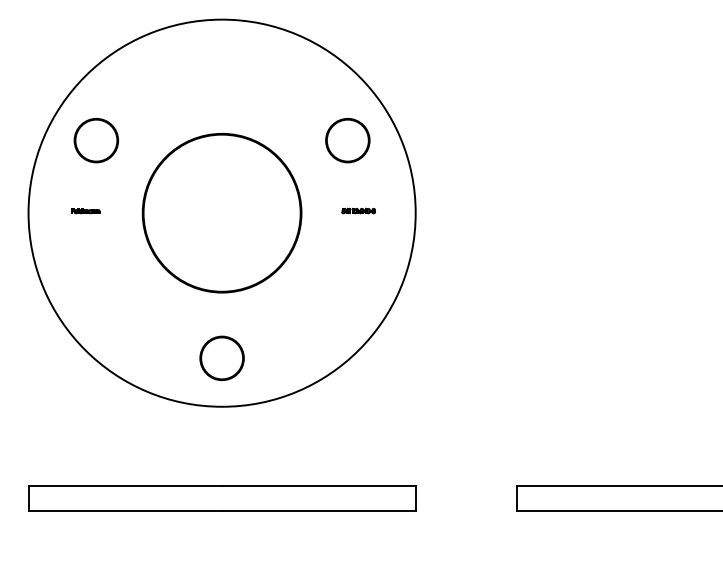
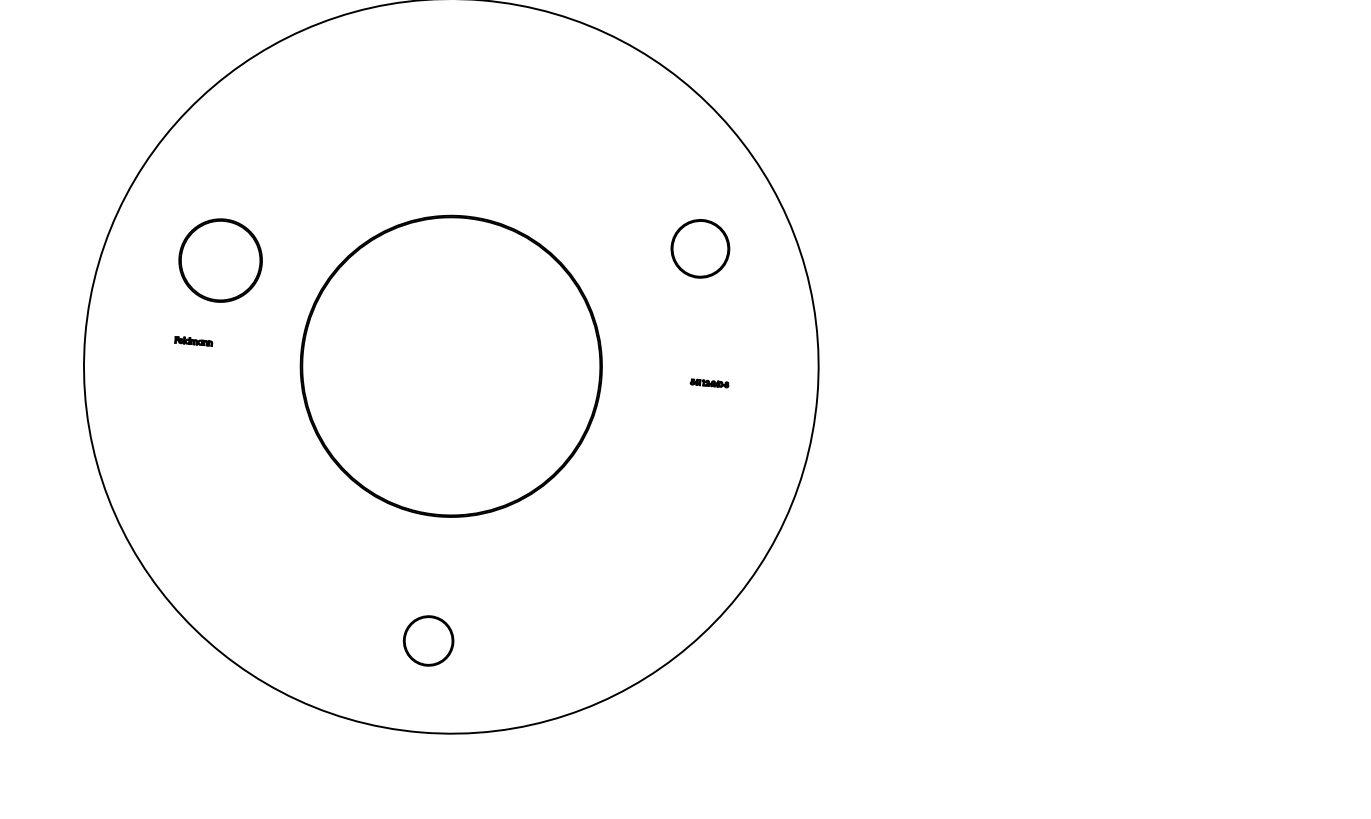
part: (96, 140) -> (220, 260), moved
circle: (347, 140) -> (699, 248), size x0.7
part: (358, 210) -> (709, 382), size x0.6
part: (85, 211) -> (193, 341), size x0.7
part: (221, 358) -> (427, 641), size x0.6

